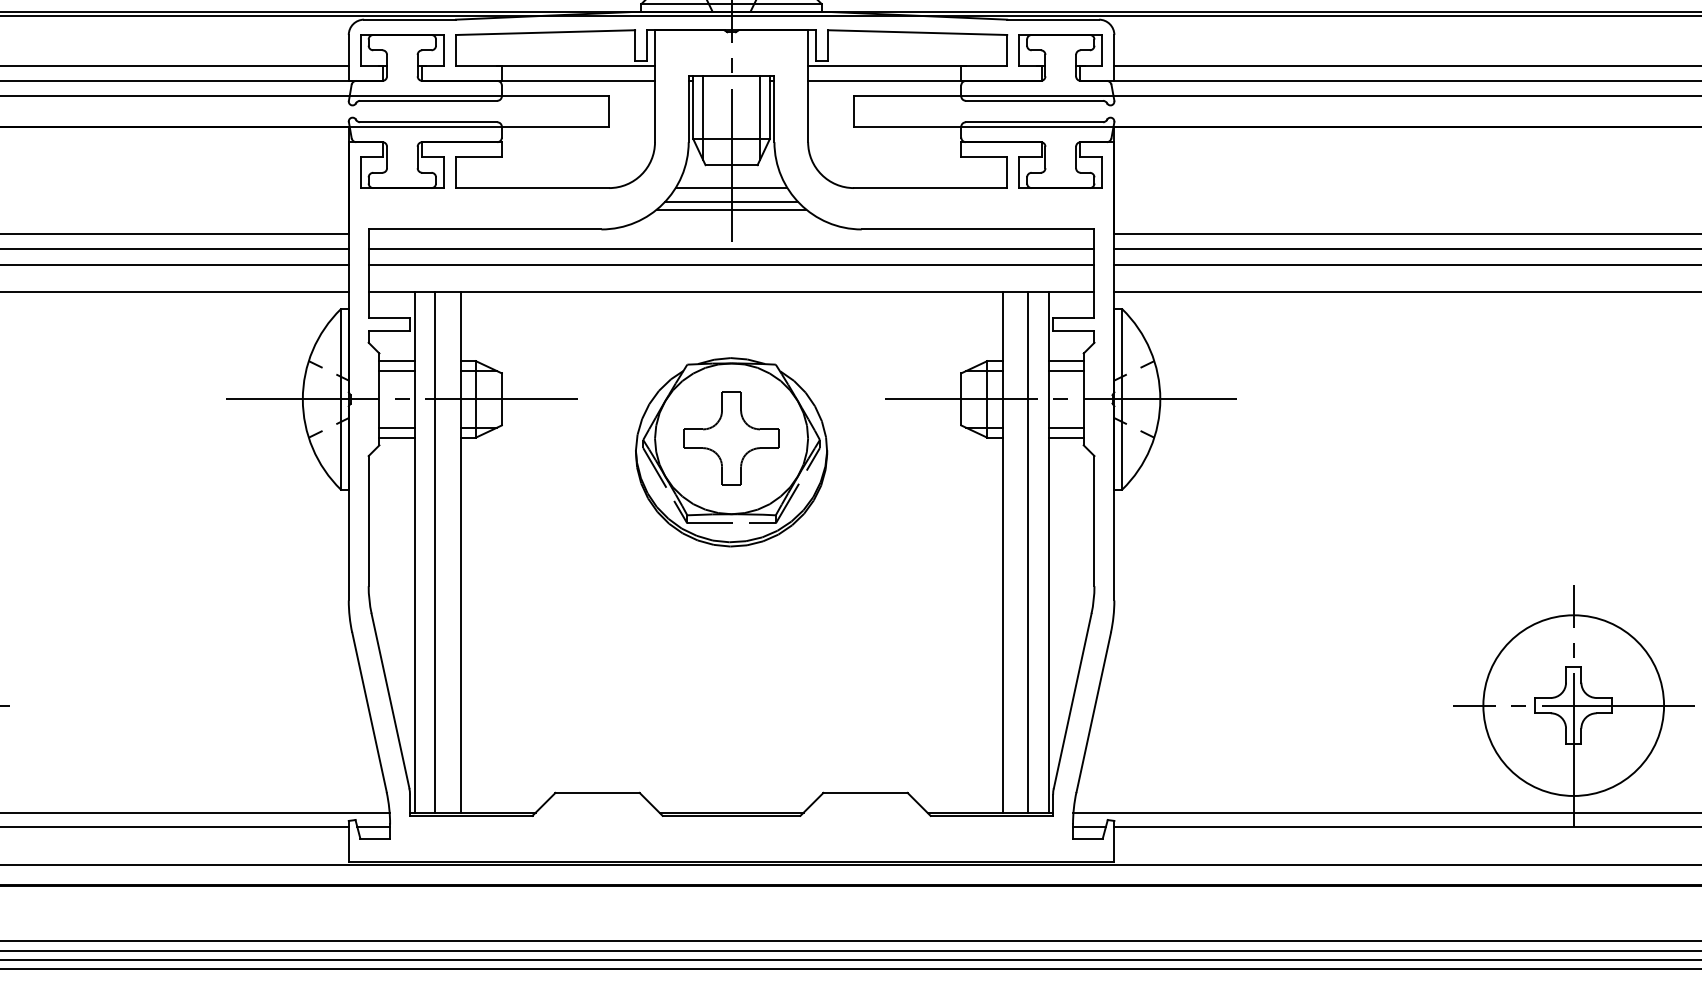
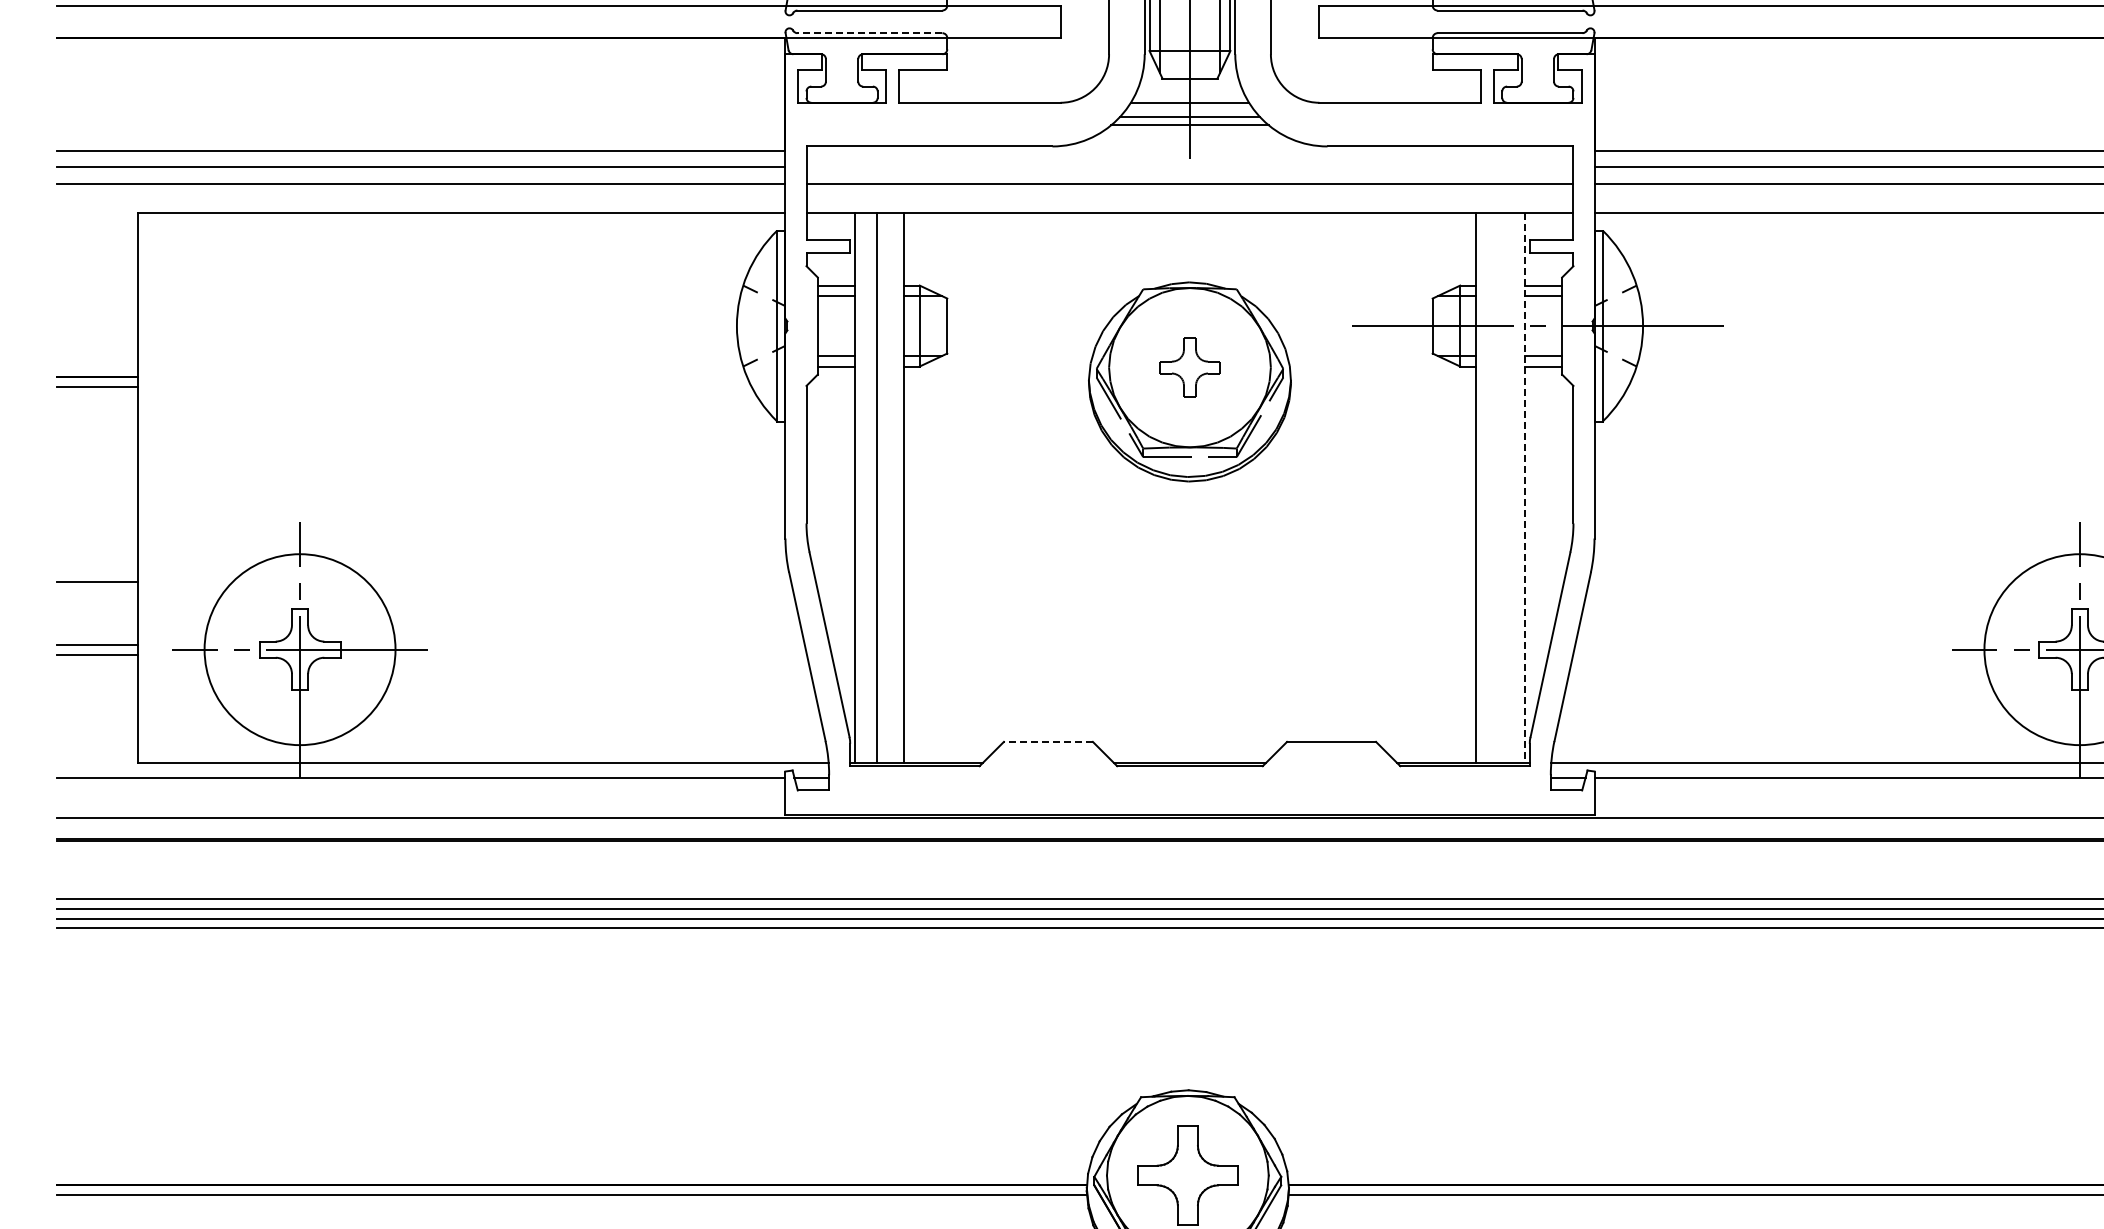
line: (428, 122) -> (869, 33), solid -> dashed
line: (731, 249) -> (1189, 167), removed
line: (402, 399) -> (842, 326), removed
part: (731, 438) -> (1189, 367), size x0.6
line: (1028, 552) -> (1503, 487), removed
line: (1048, 553) -> (1524, 488), solid -> dashed
line: (596, 792) -> (1047, 741), solid -> dashed

